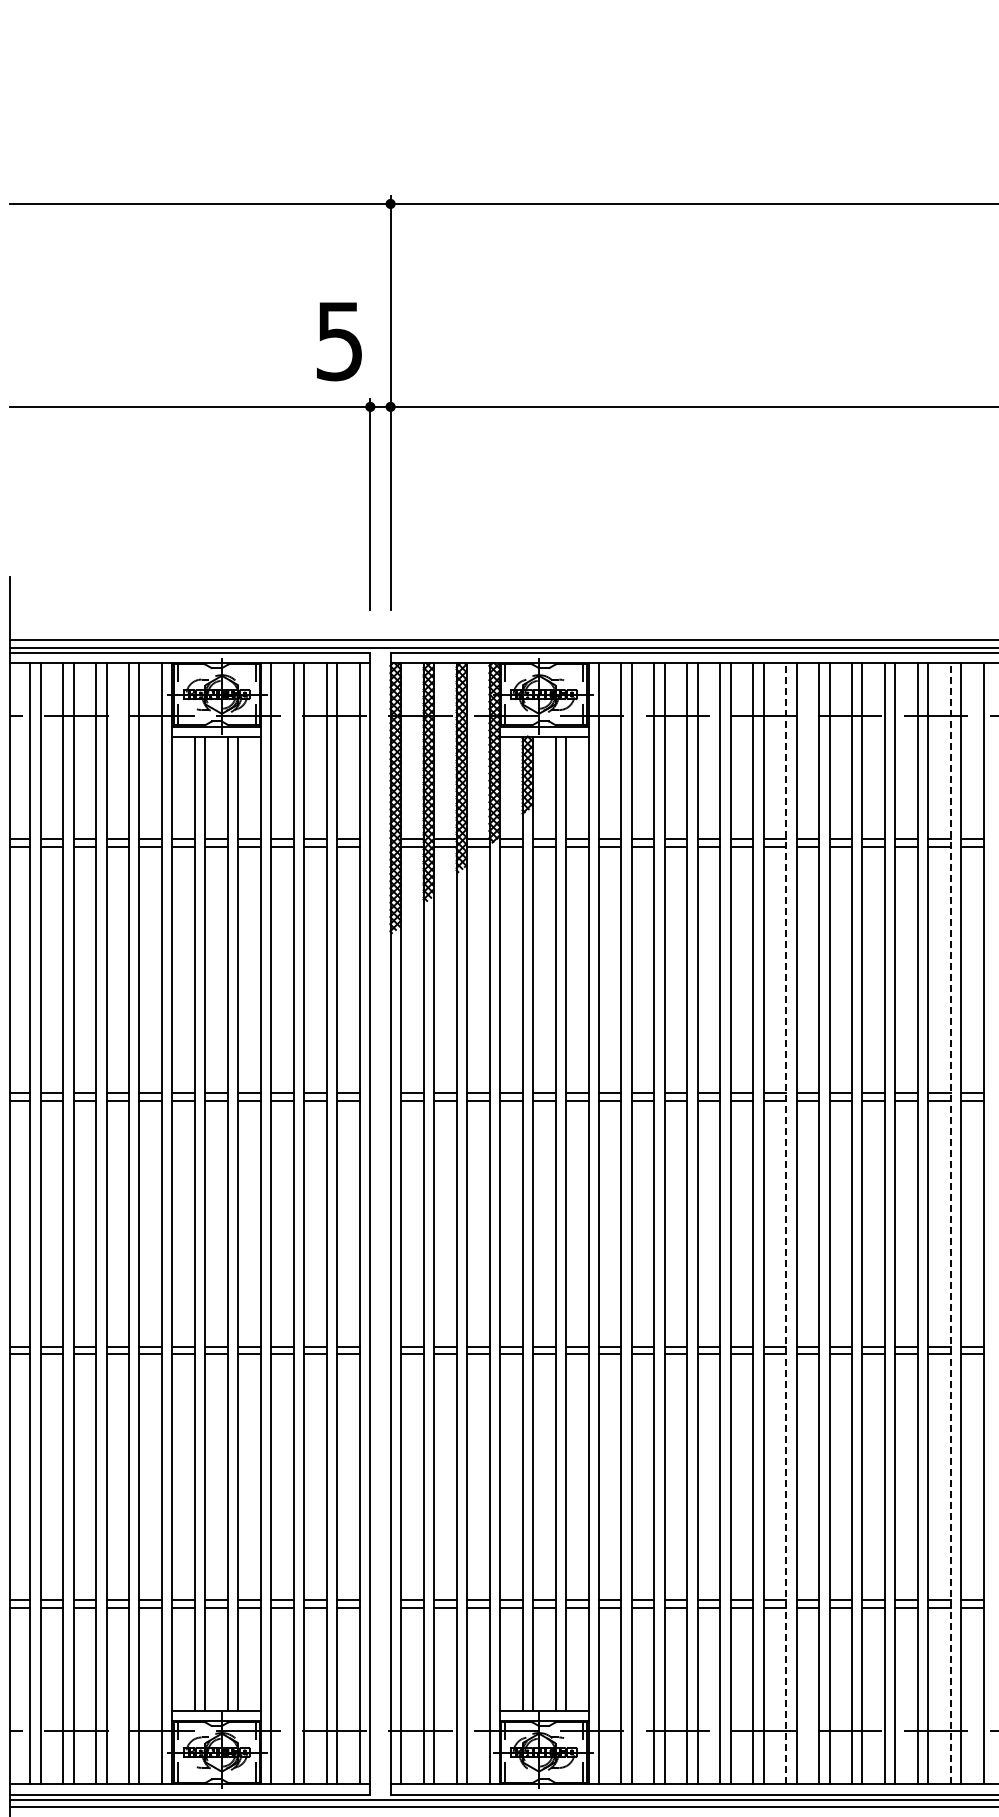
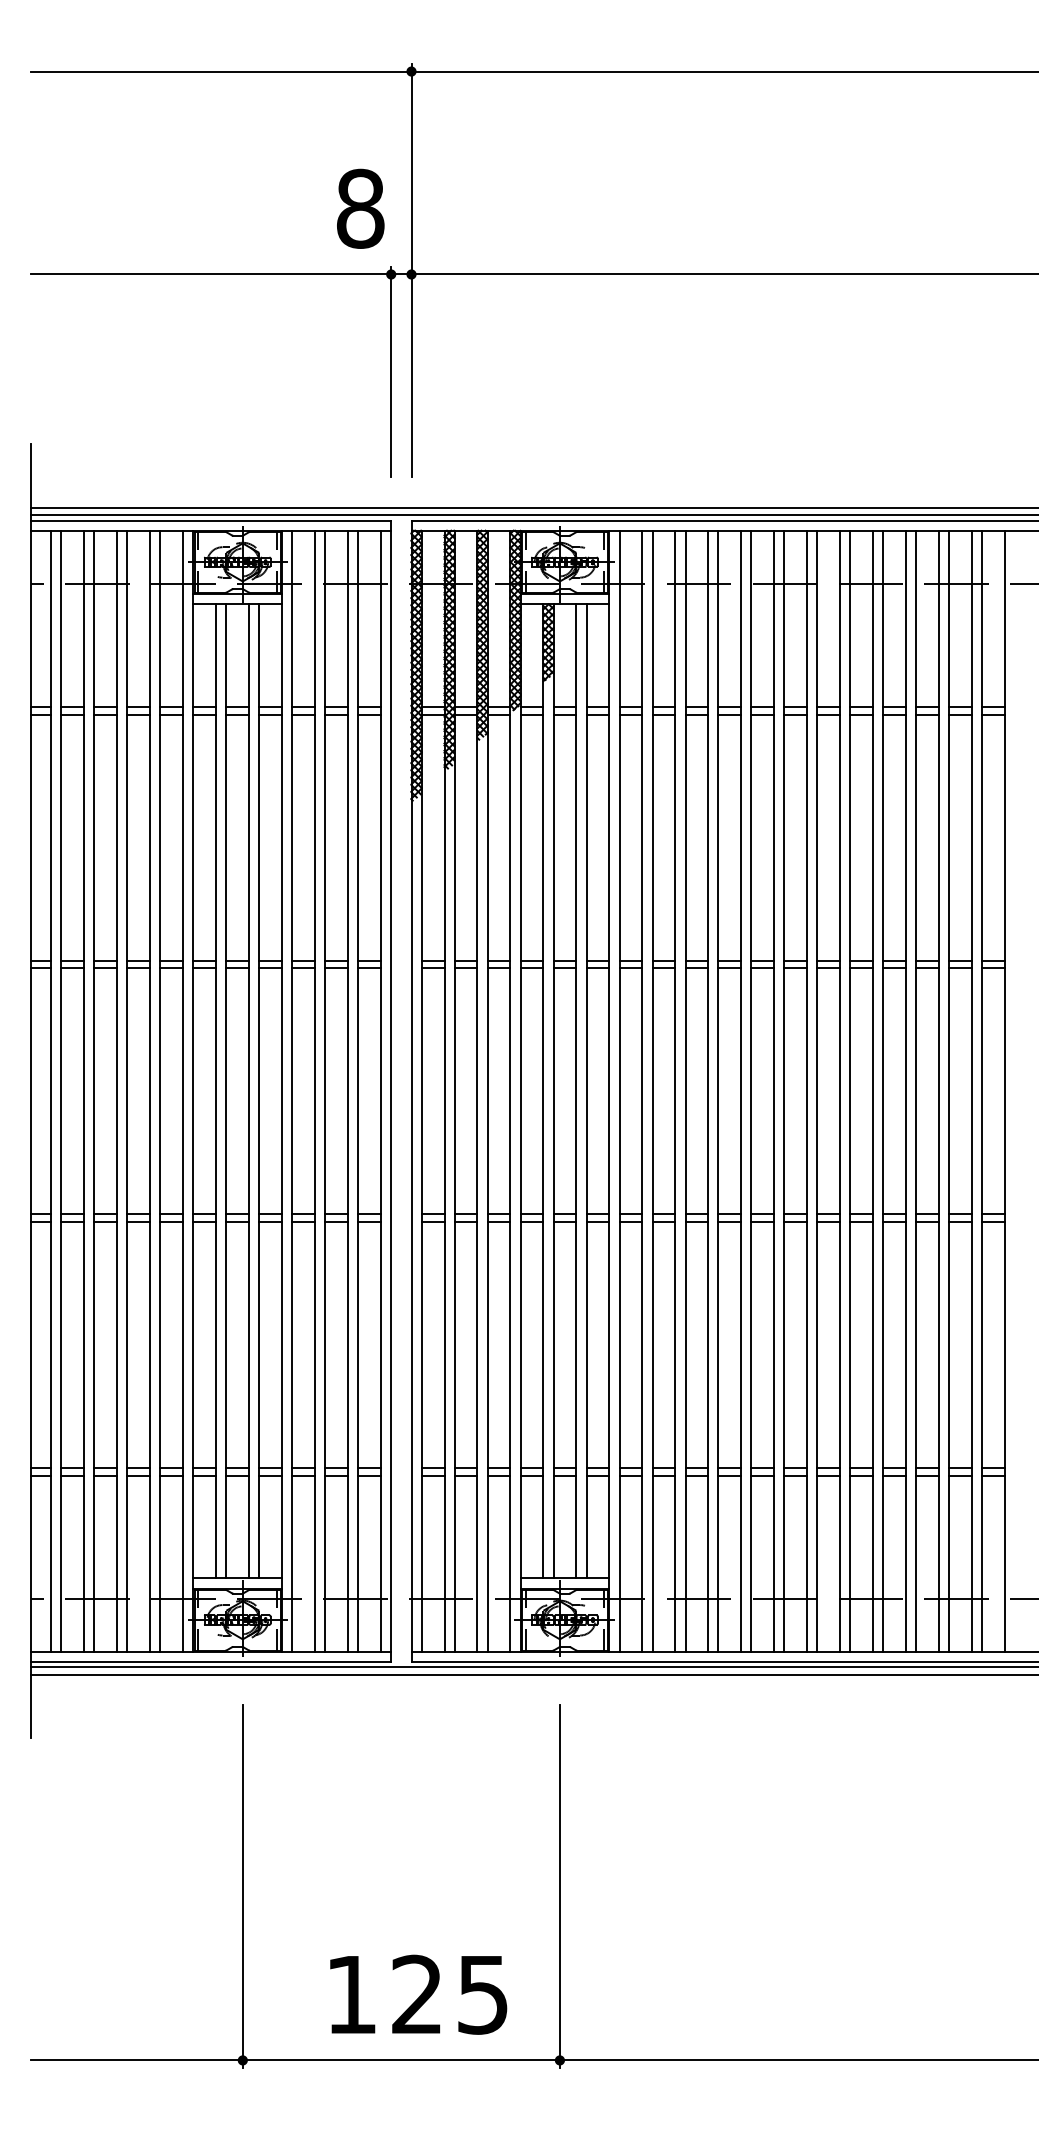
text: (339, 340) -> (360, 208), 5 -> 8
line: (786, 1223) -> (807, 1091), dashed -> solid
line: (951, 1223) -> (972, 1091), dashed -> solid

